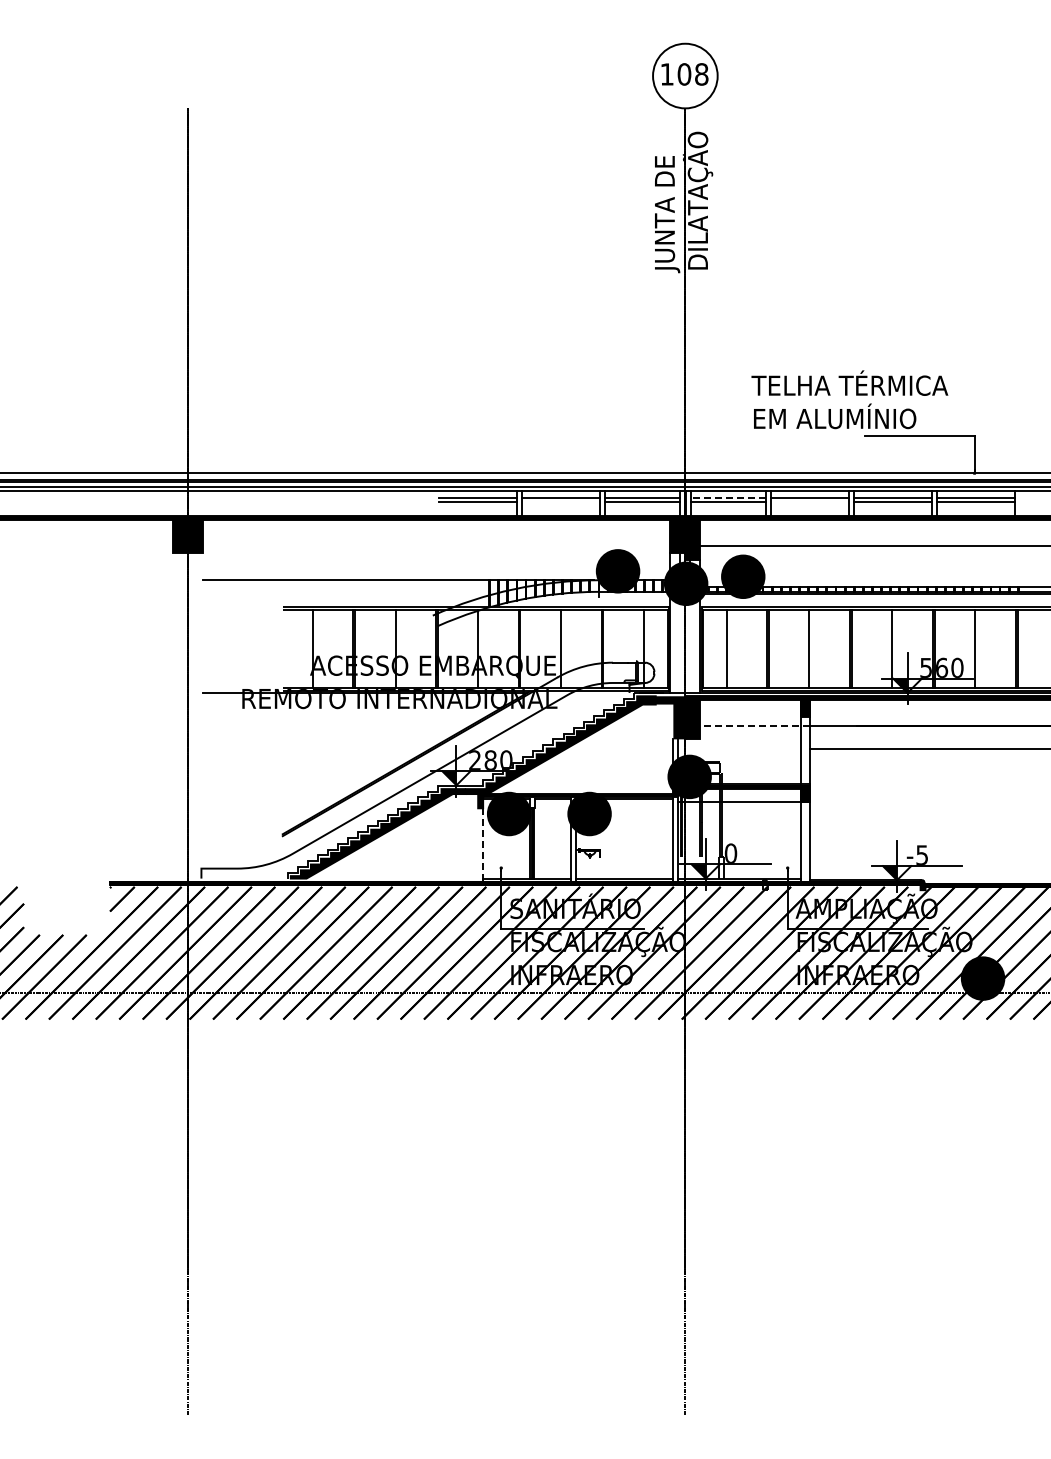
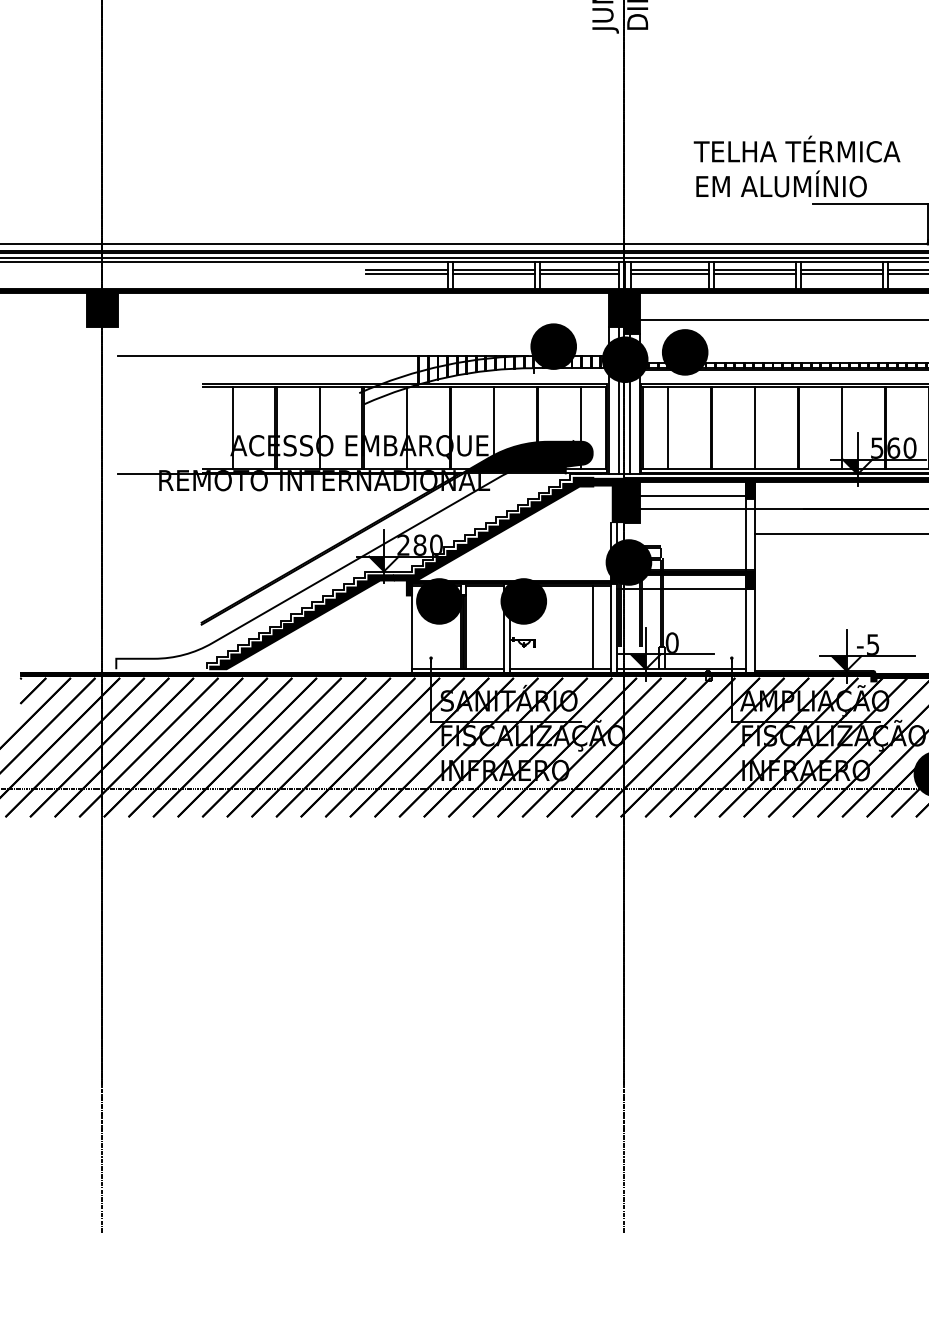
line: (728, 497) -> (669, 269), dashed -> solid
line: (561, 501) -> (494, 273), added
line: (809, 501) -> (754, 273), added
line: (680, 646) -> (619, 425), added
line: (690, 646) -> (629, 425), added
fill: (593, 676) -> (527, 457), added
line: (750, 713) -> (692, 495), added
line: (754, 726) -> (696, 509), dashed -> solid
line: (655, 838) -> (593, 627), added
line: (483, 845) -> (412, 634), dashed -> solid

